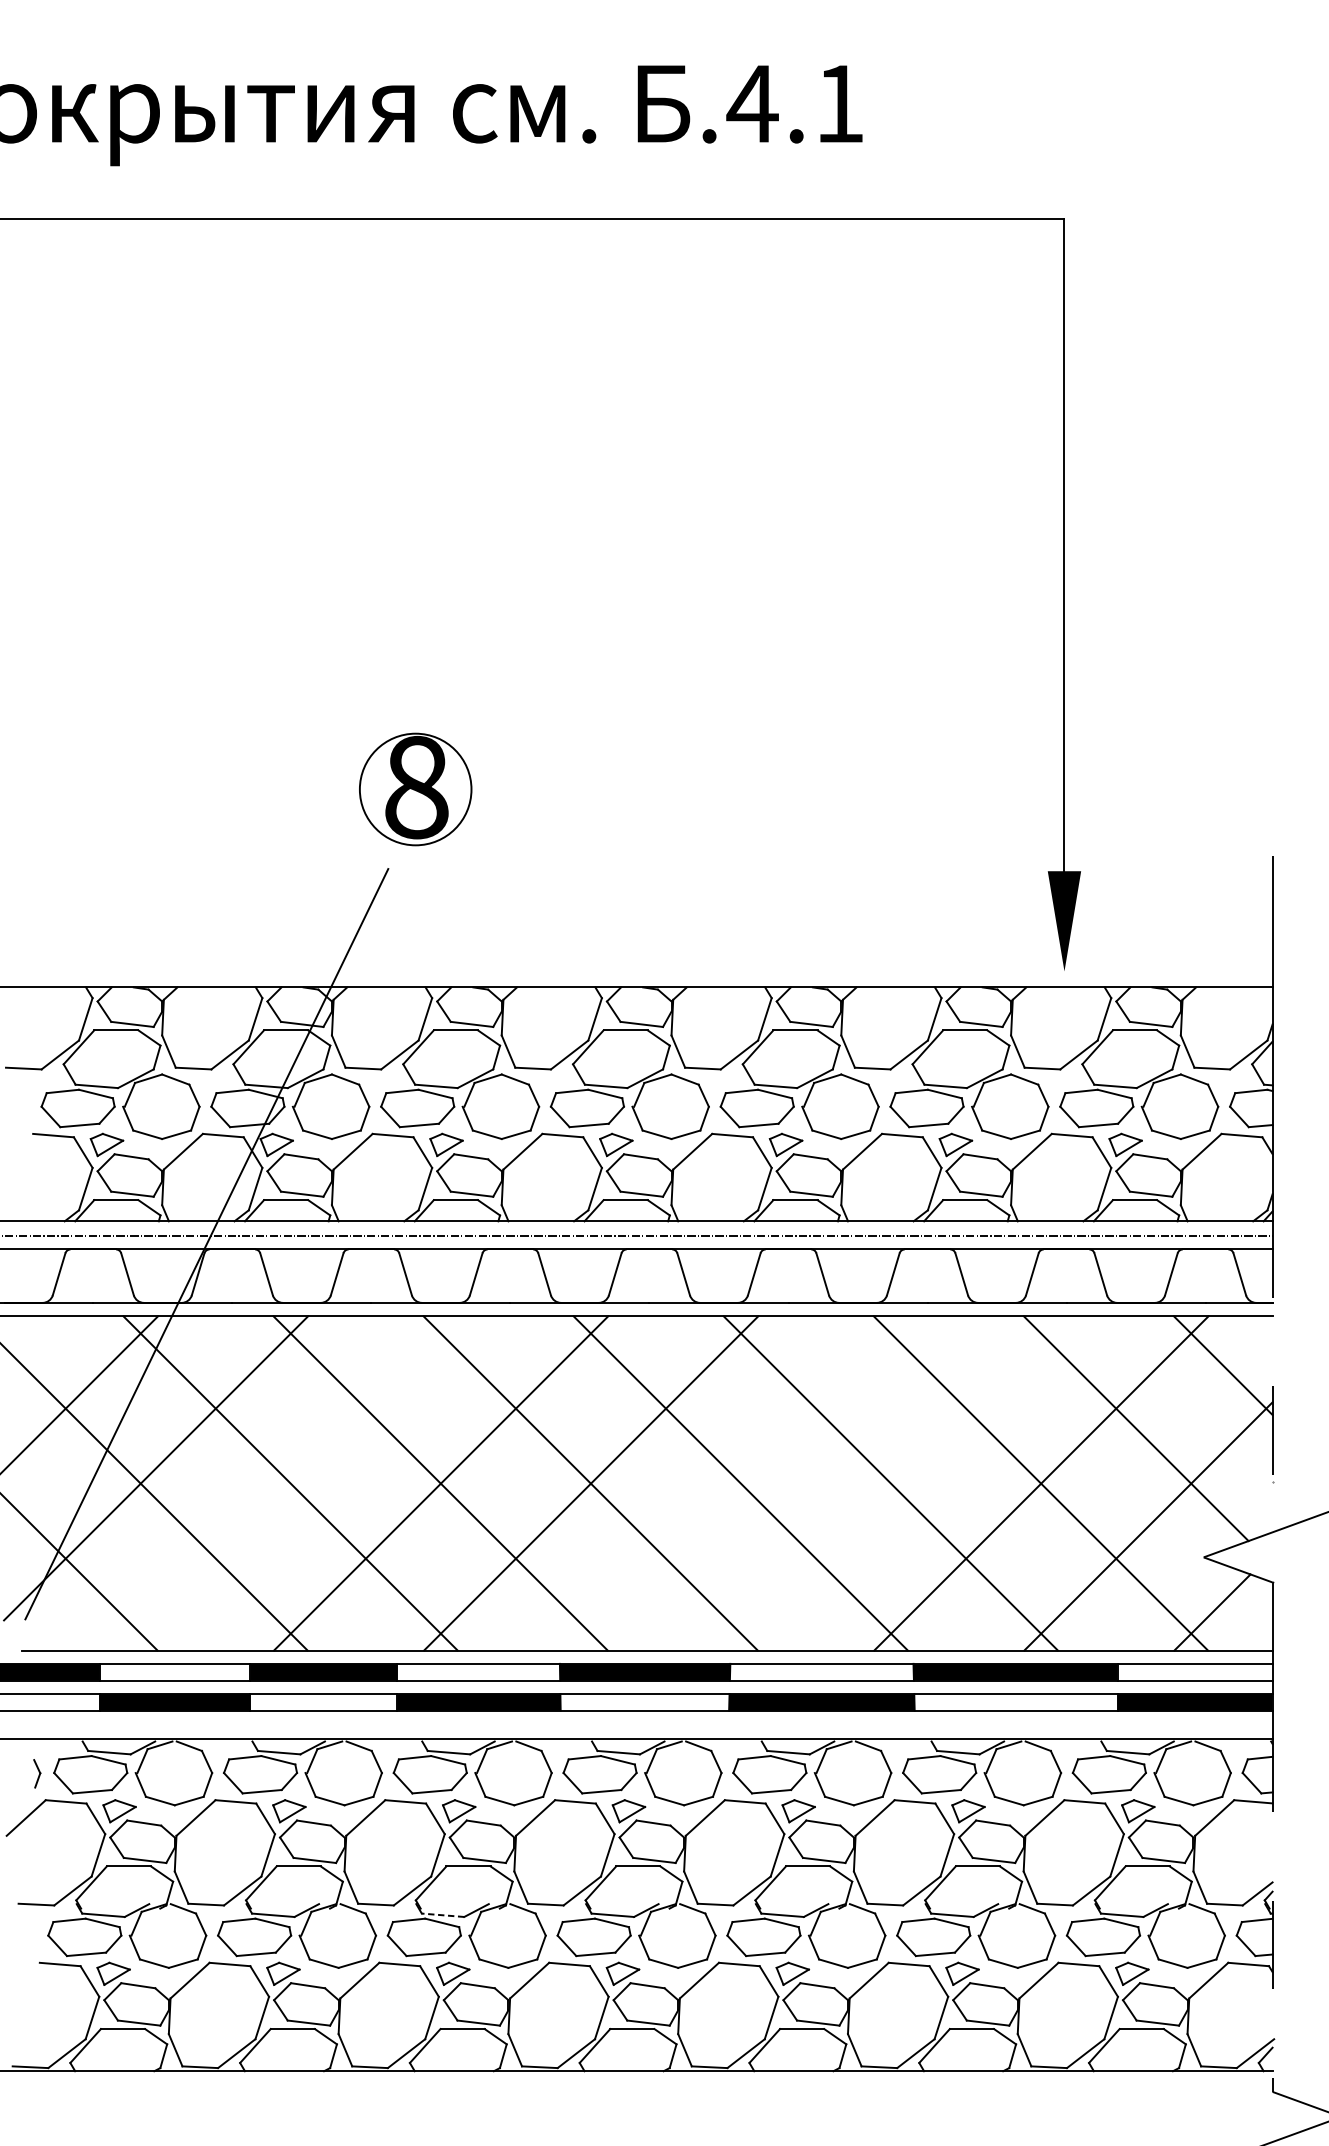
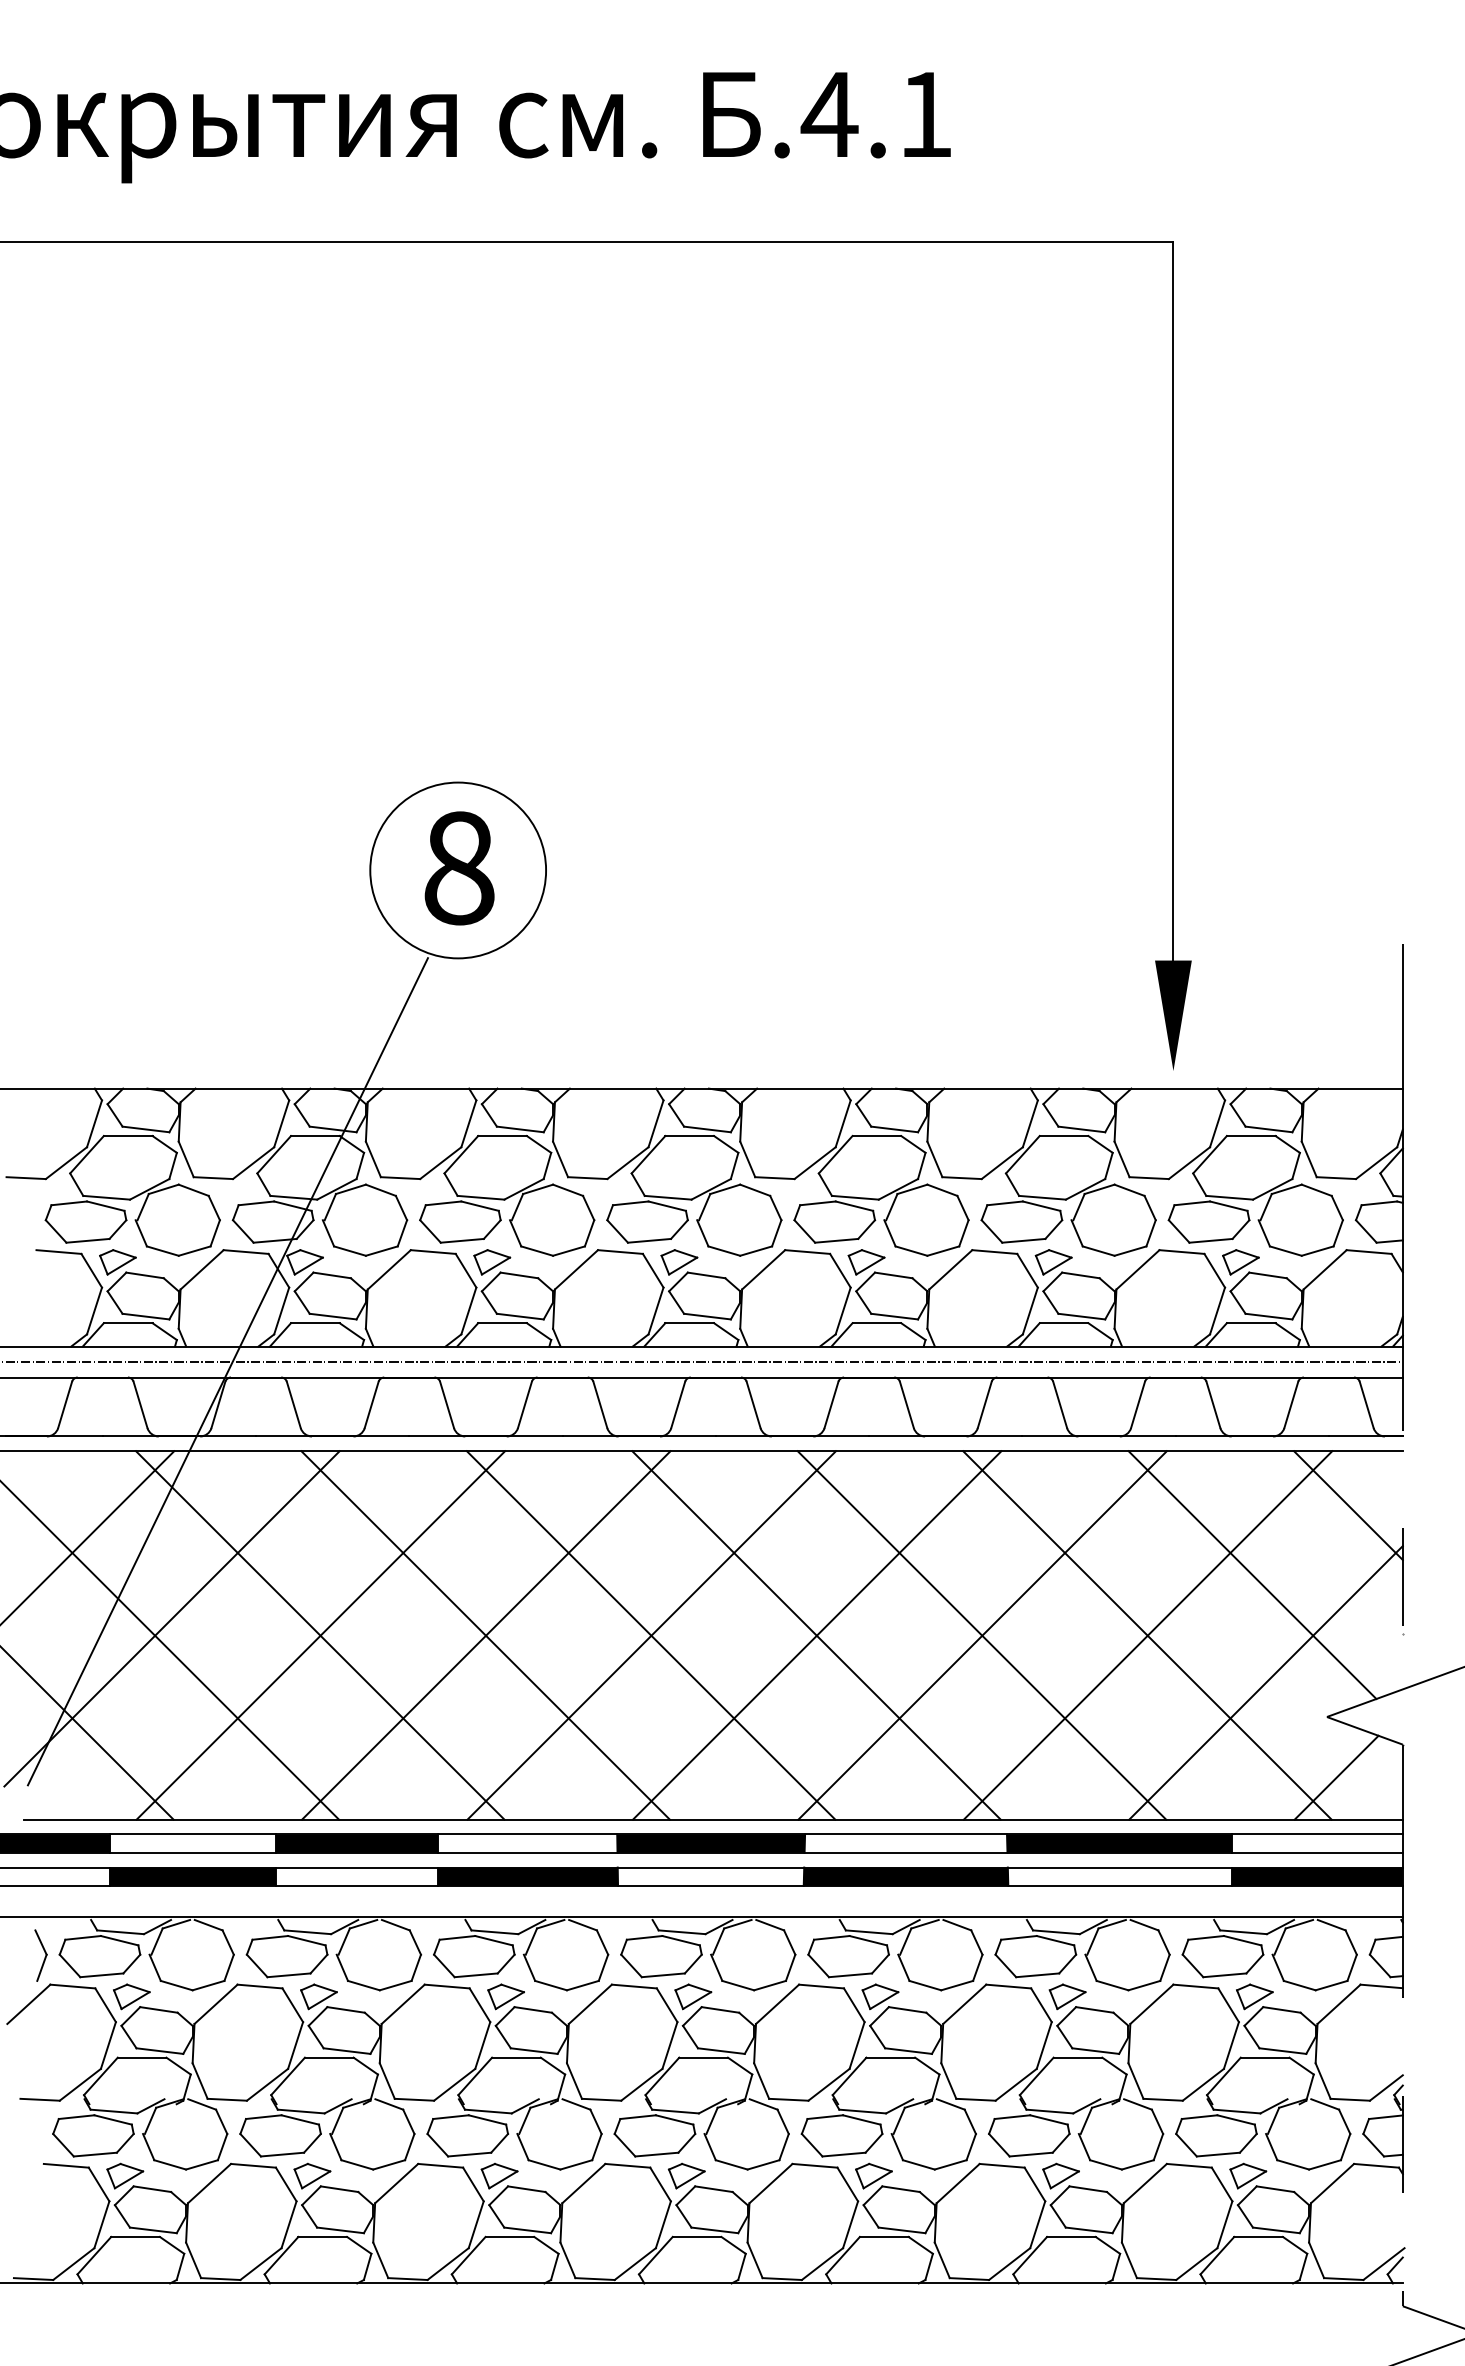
circle: (415, 789) -> (458, 870), size x1.43
line: (290, 1483) -> (320, 1635), added
line: (740, 1483) -> (816, 1635), added
line: (891, 1483) -> (982, 1635), added
part: (36, 1773) -> (40, 1955), size x1.67
line: (442, 1915) -> (487, 2111), dashed -> solid

